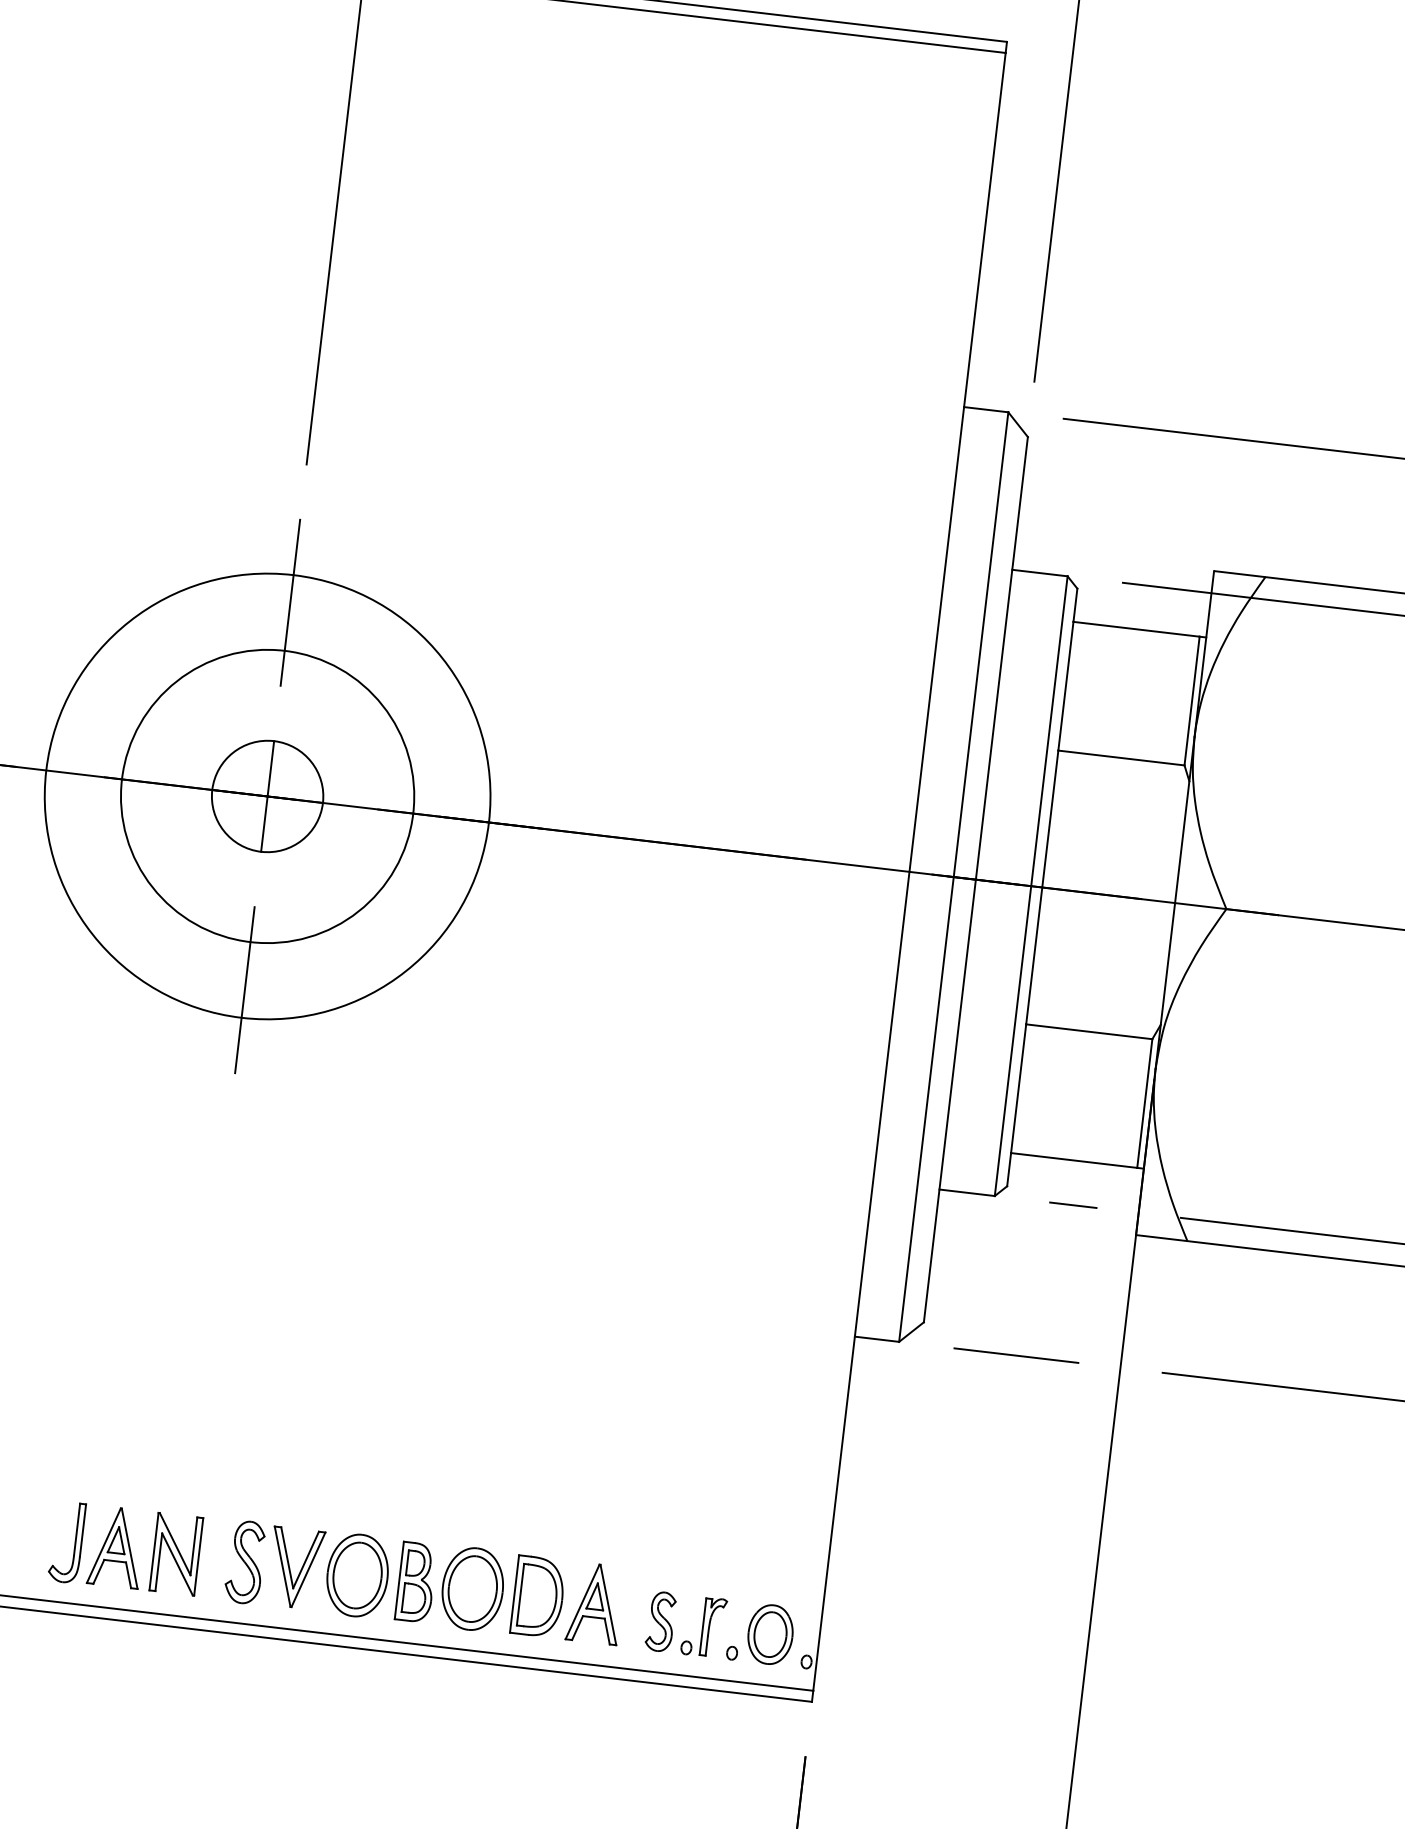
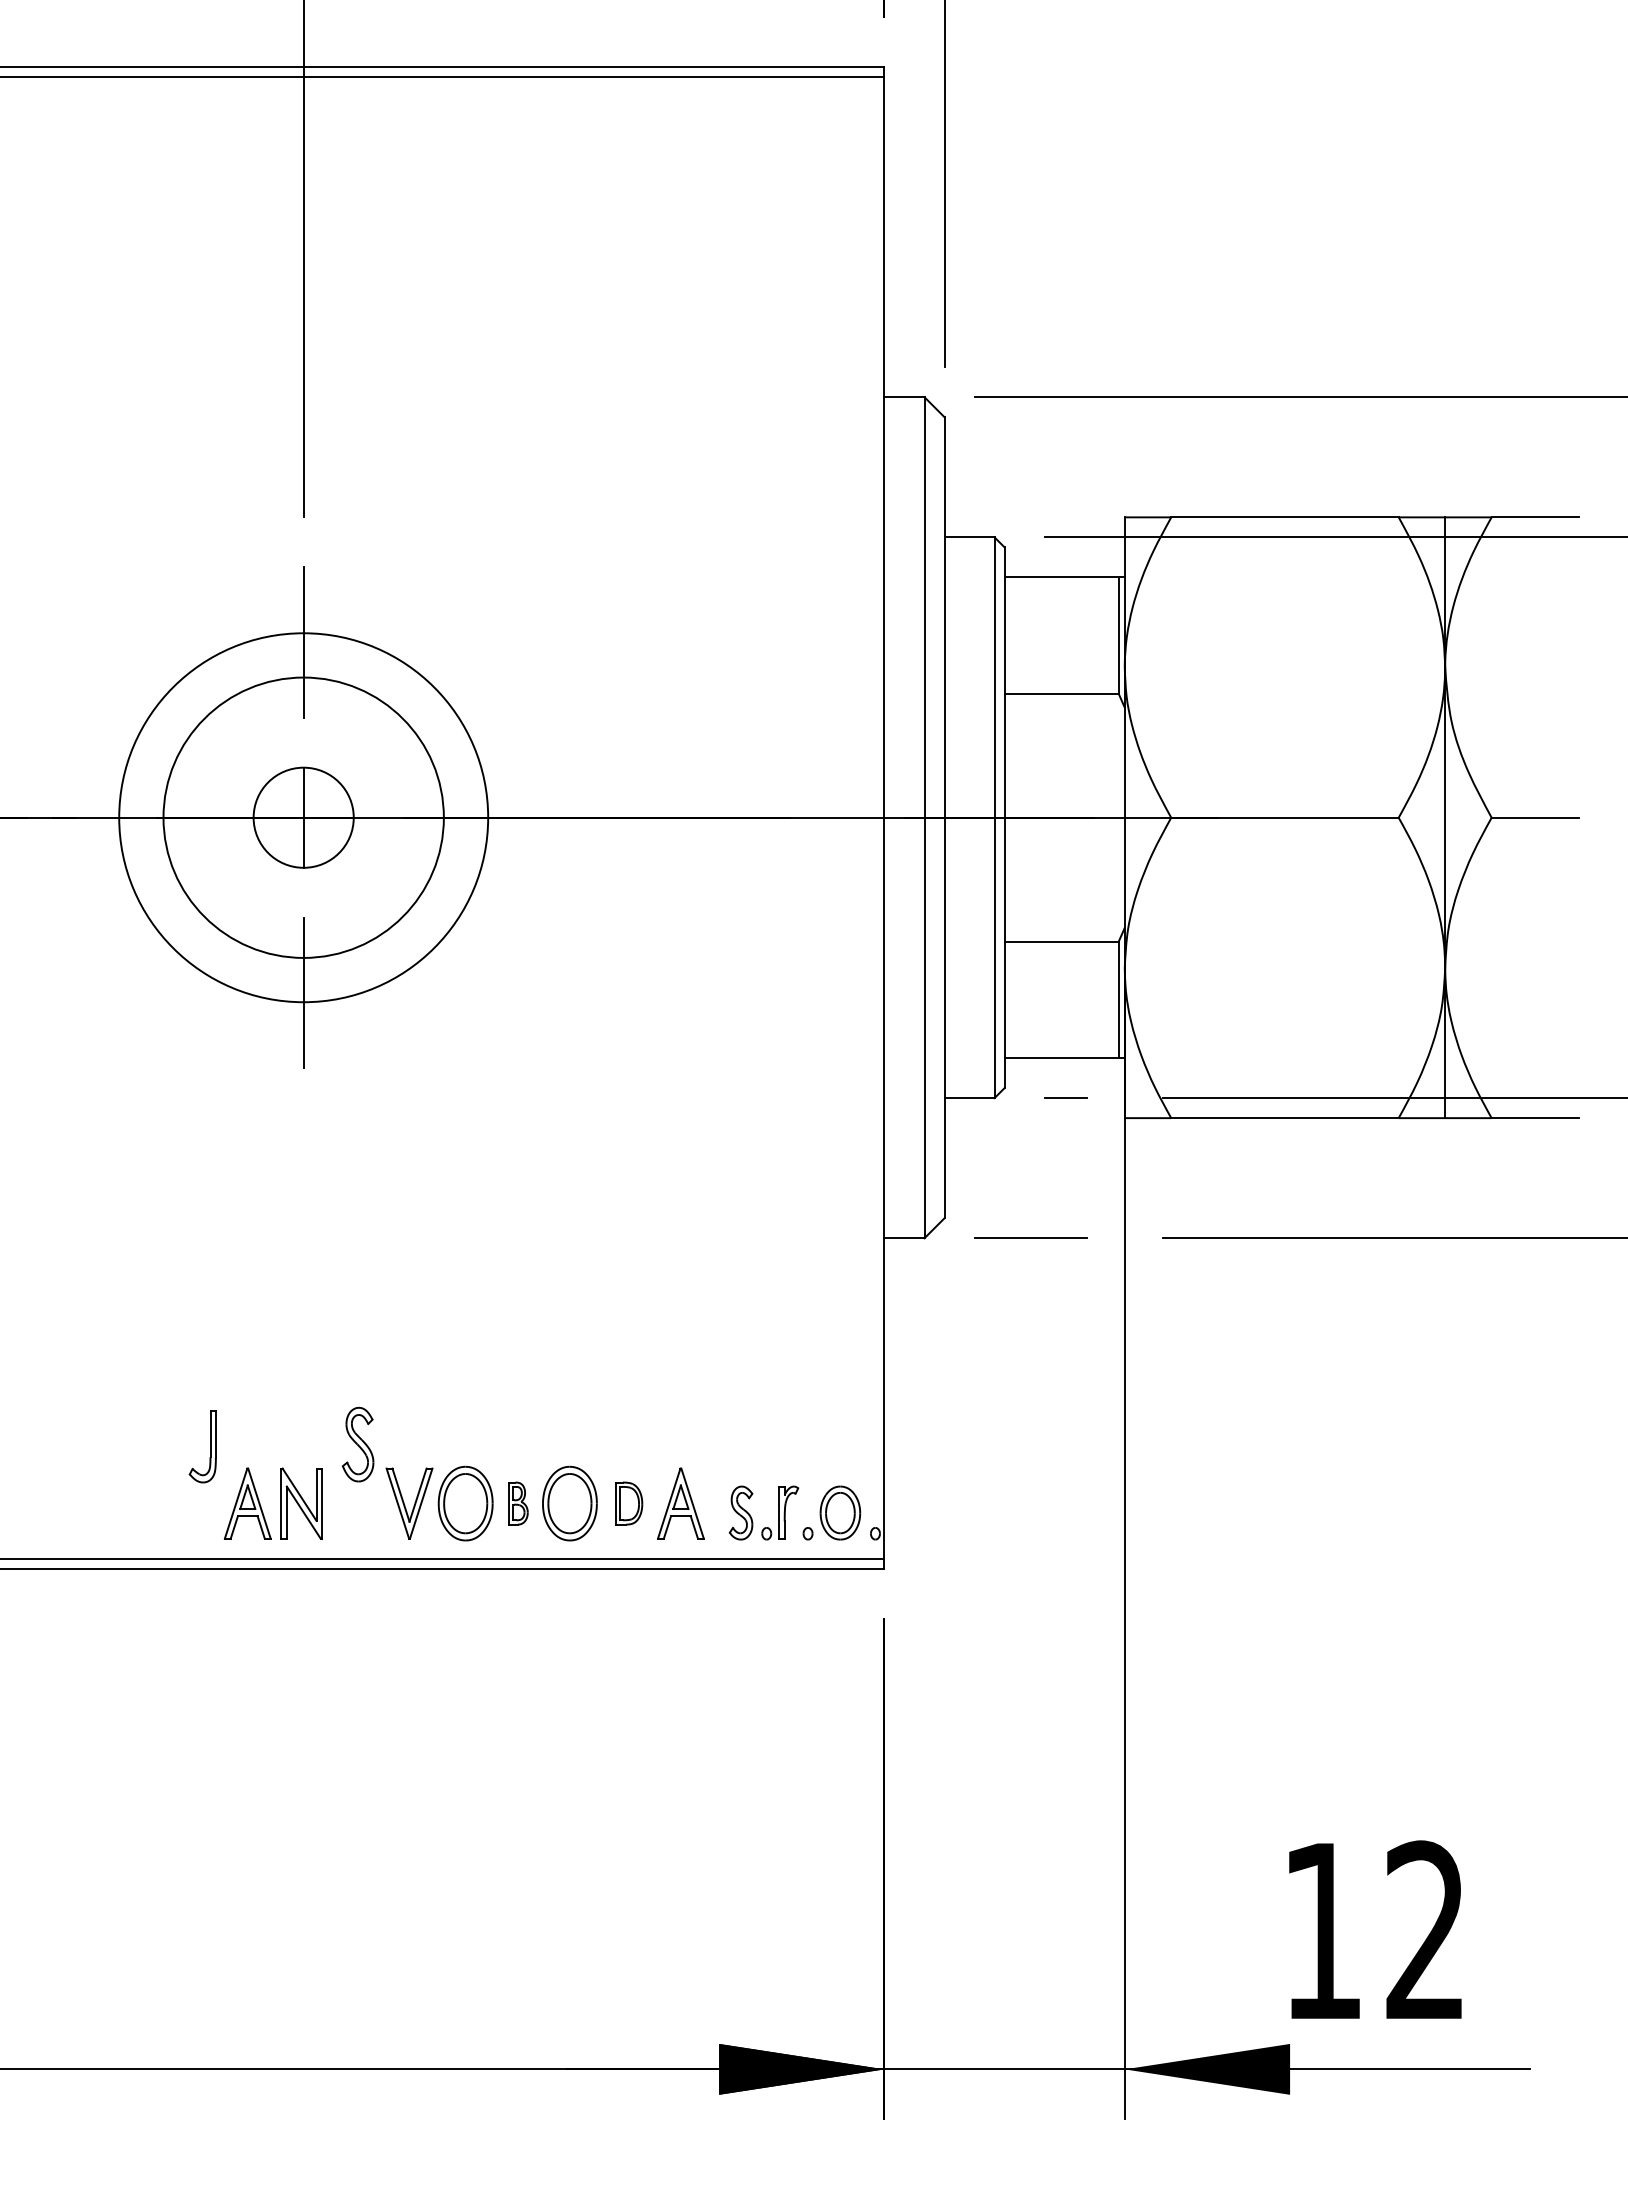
circle: (267, 796) -> (303, 817), size x0.7
circle: (267, 796) -> (303, 817), size x1.4
part: (75, 1543) -> (210, 1446), moved
part: (244, 1562) -> (357, 1444), moved
part: (415, 1582) -> (518, 1503), size x0.6
part: (538, 1596) -> (629, 1503), size x0.6

